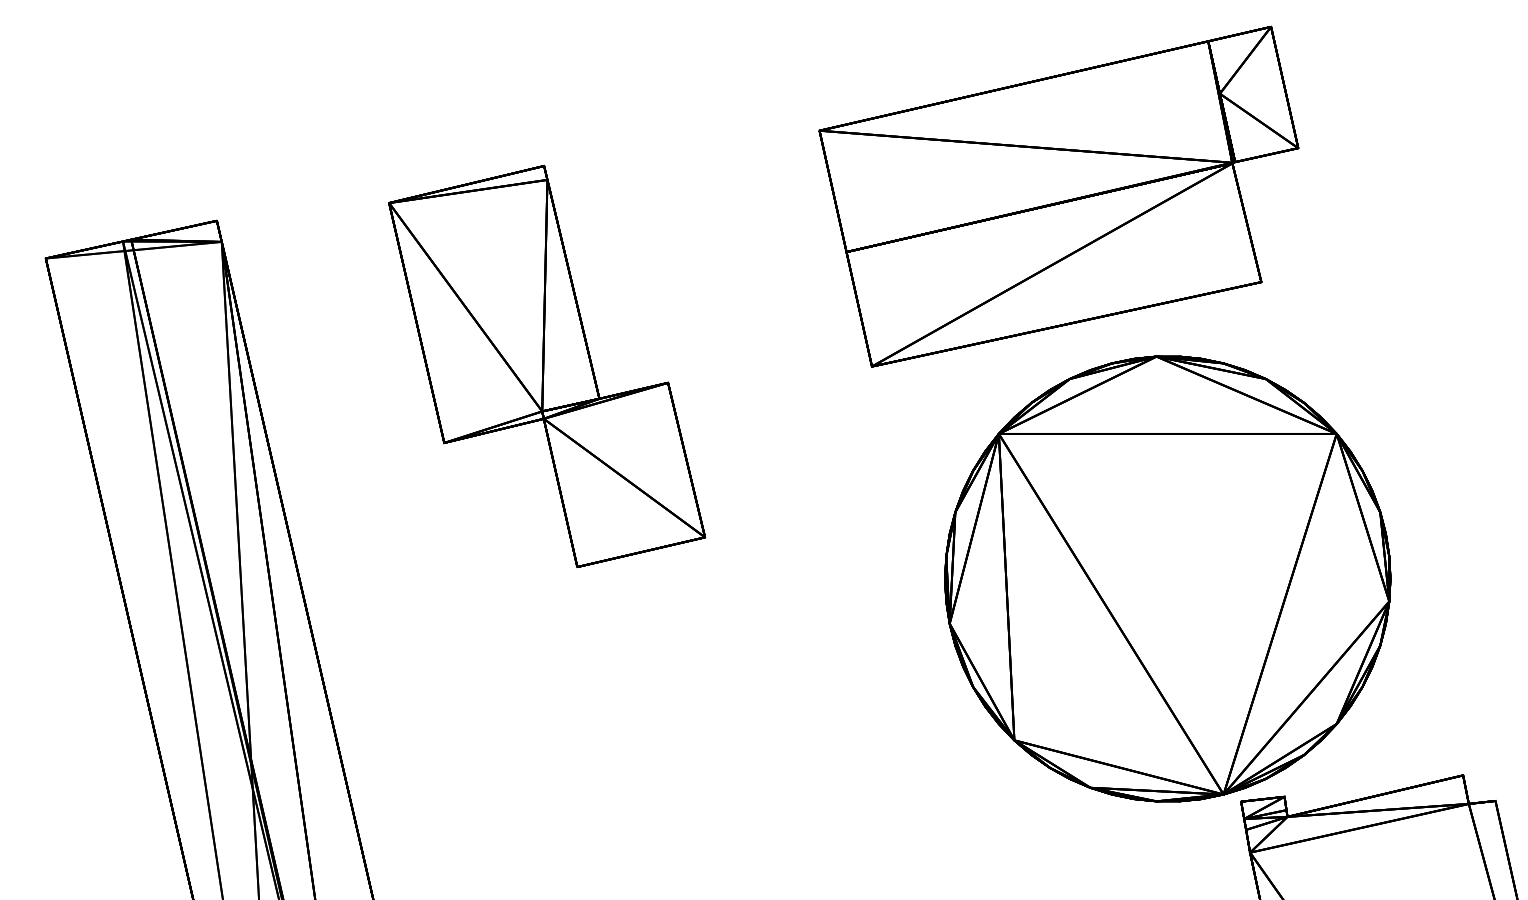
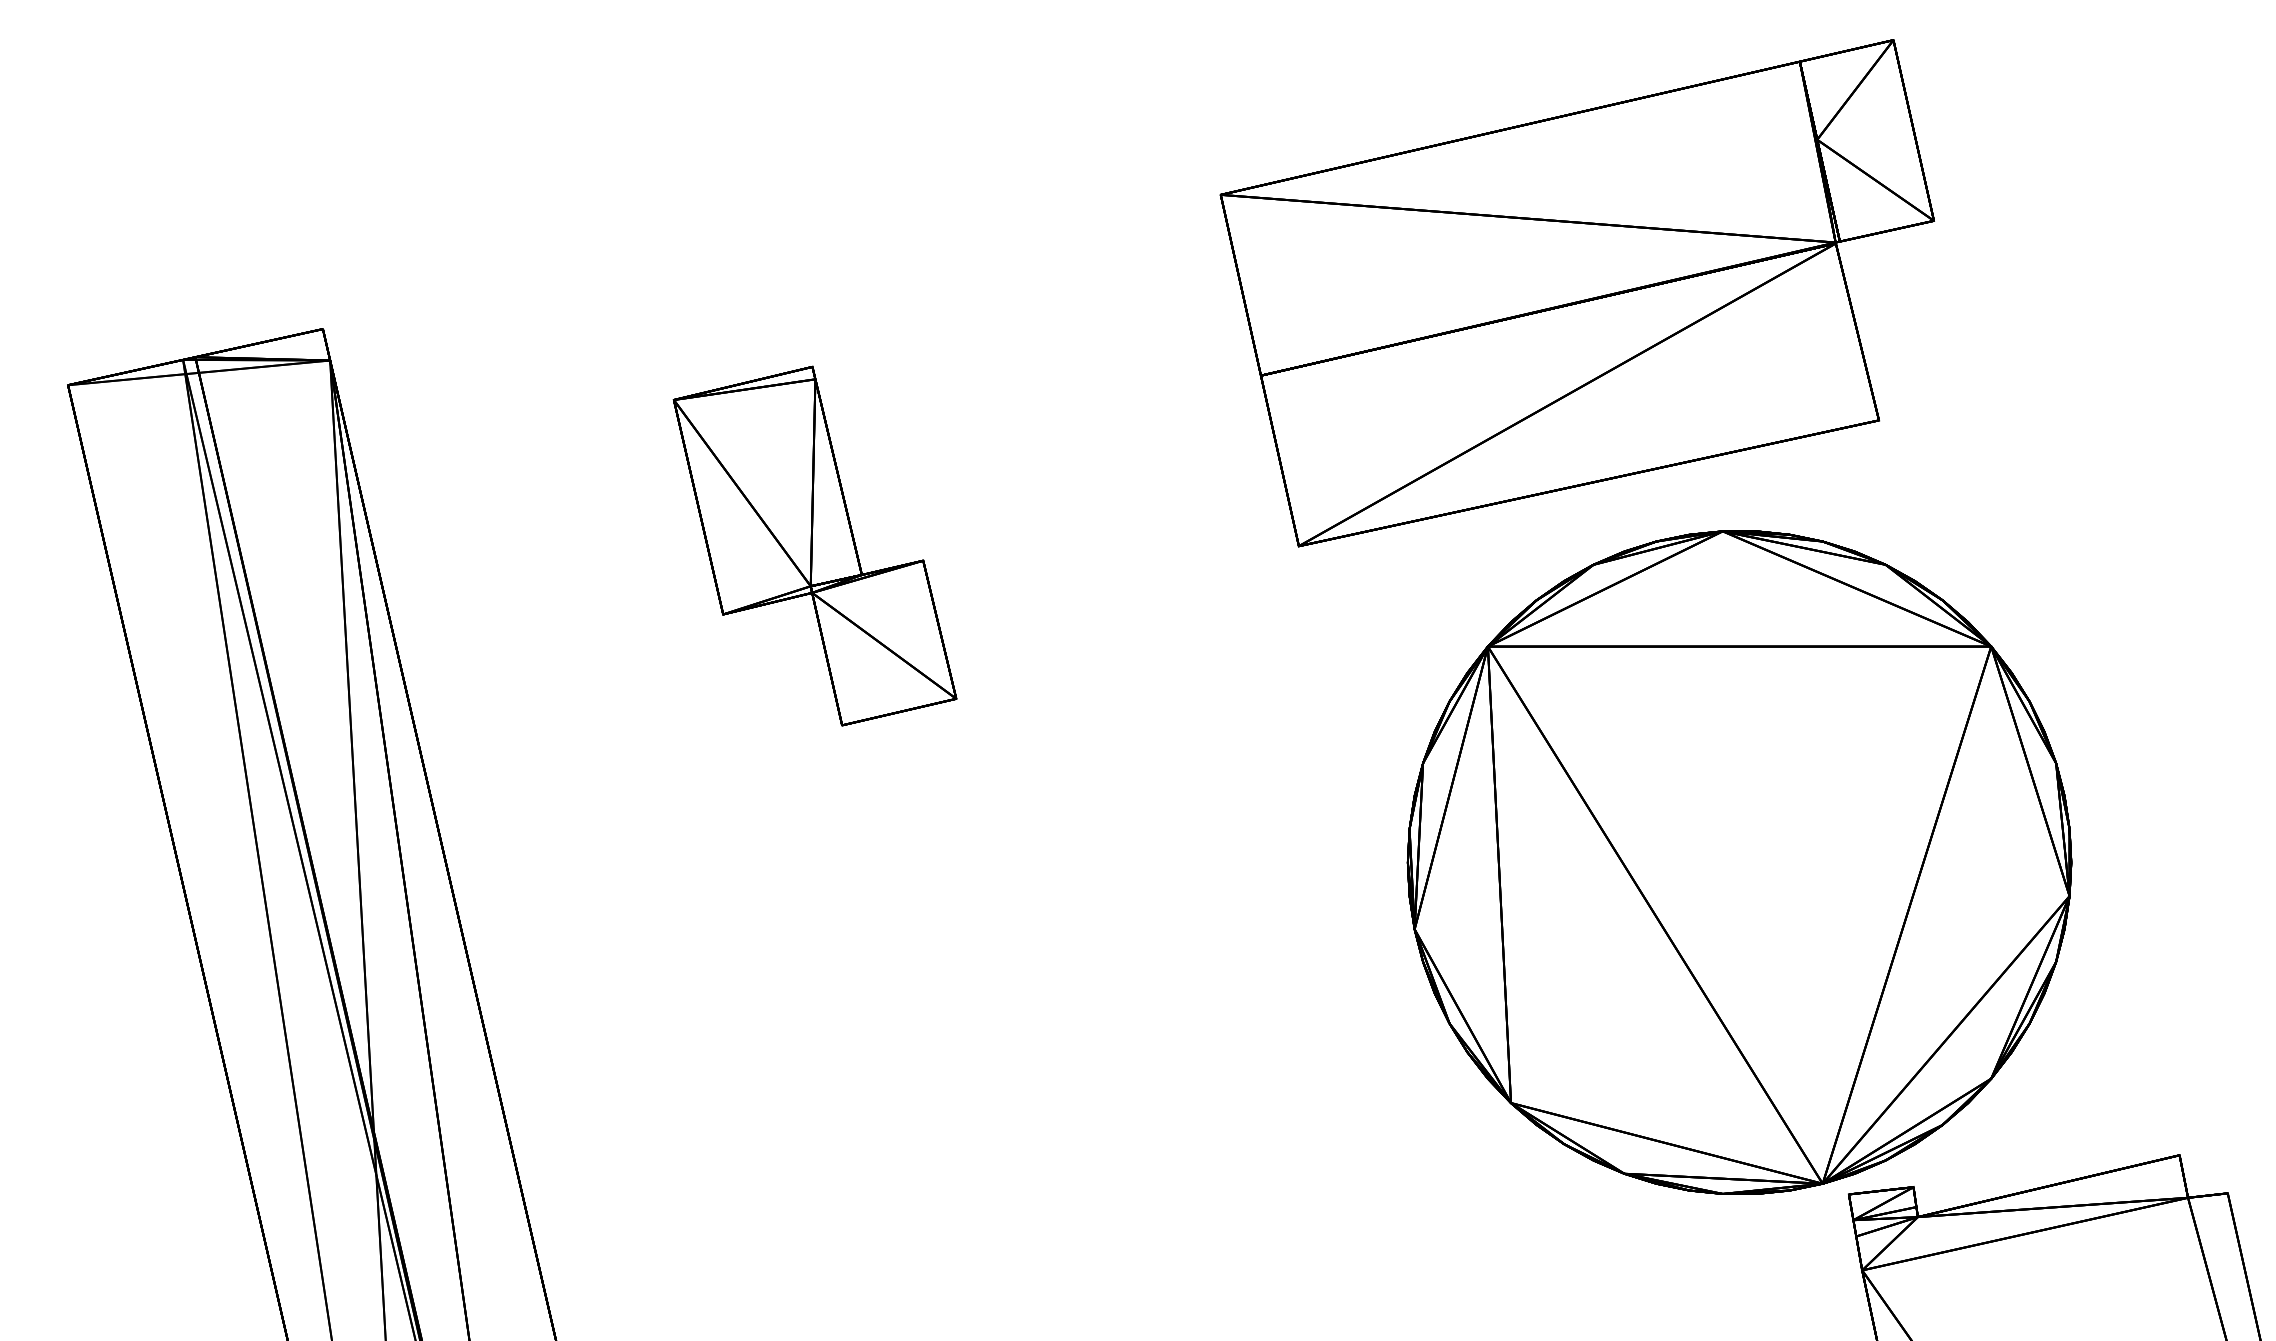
part: (547, 366) -> (815, 546), size x0.6

